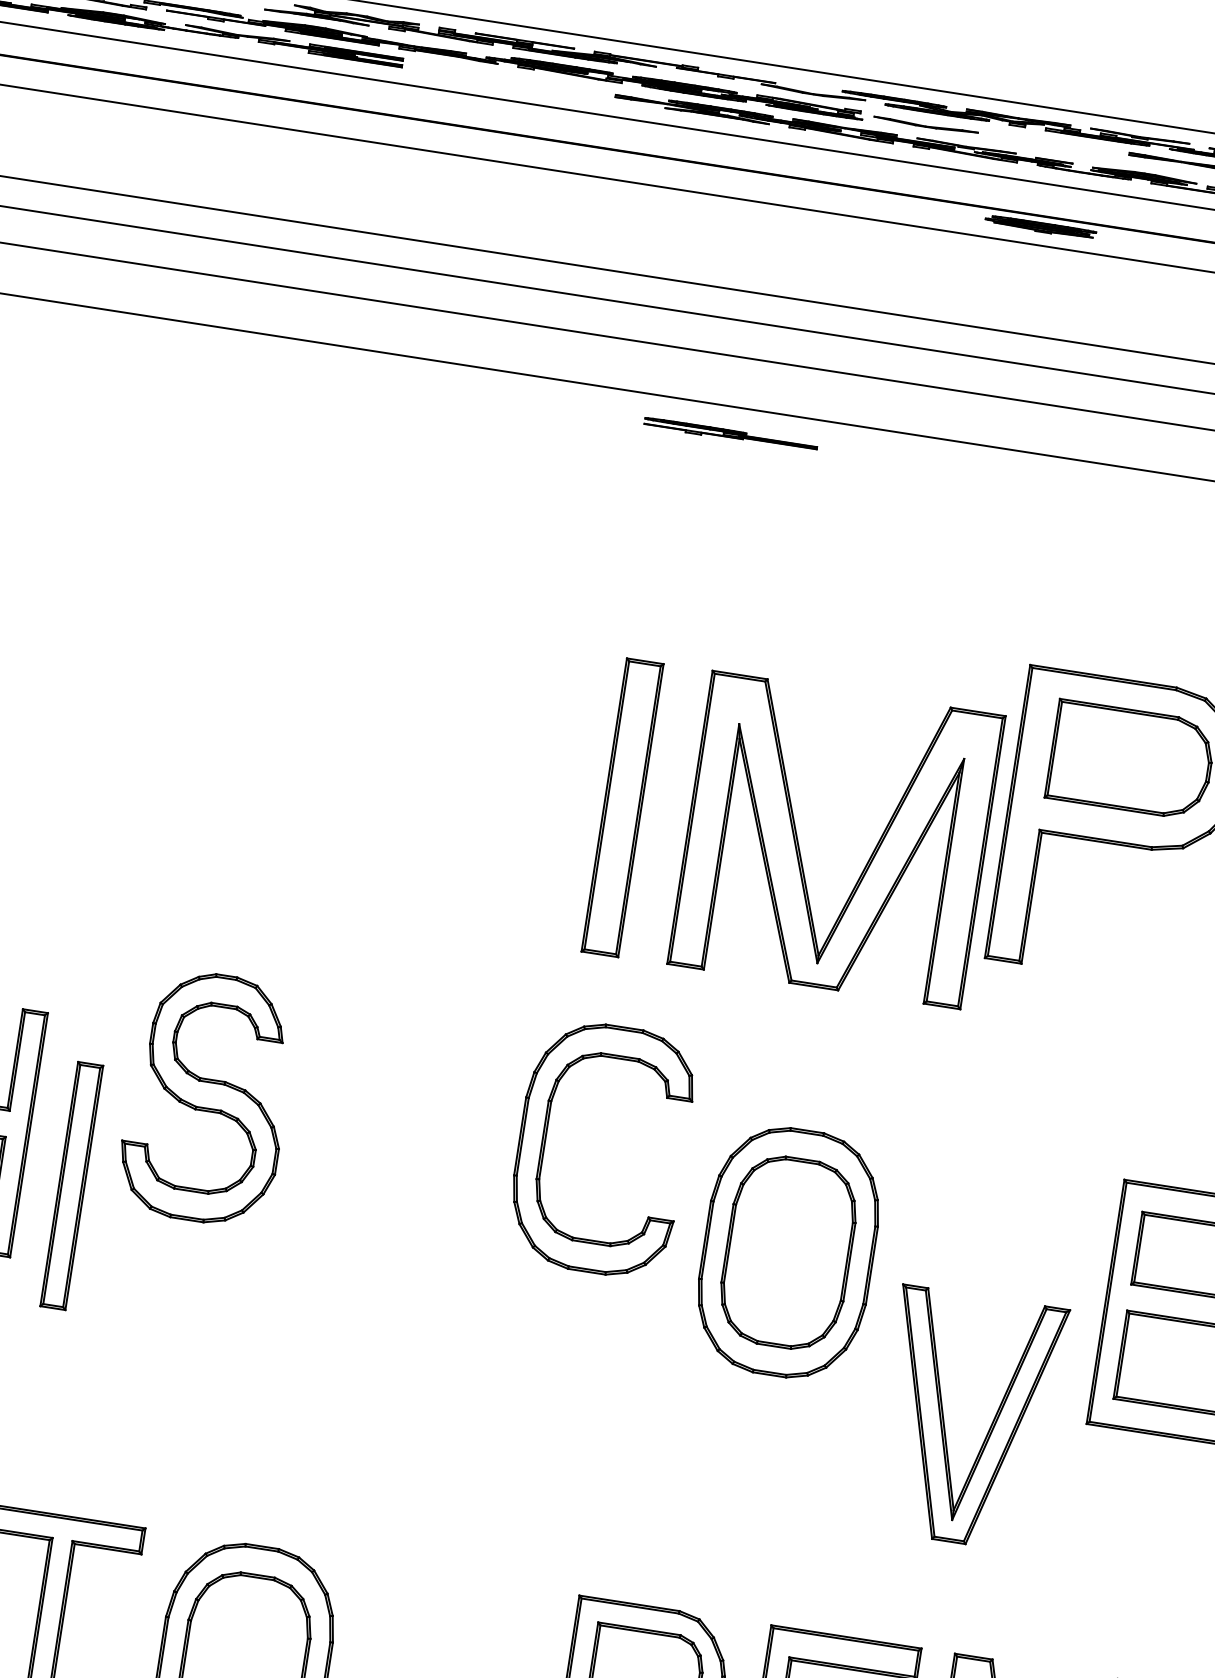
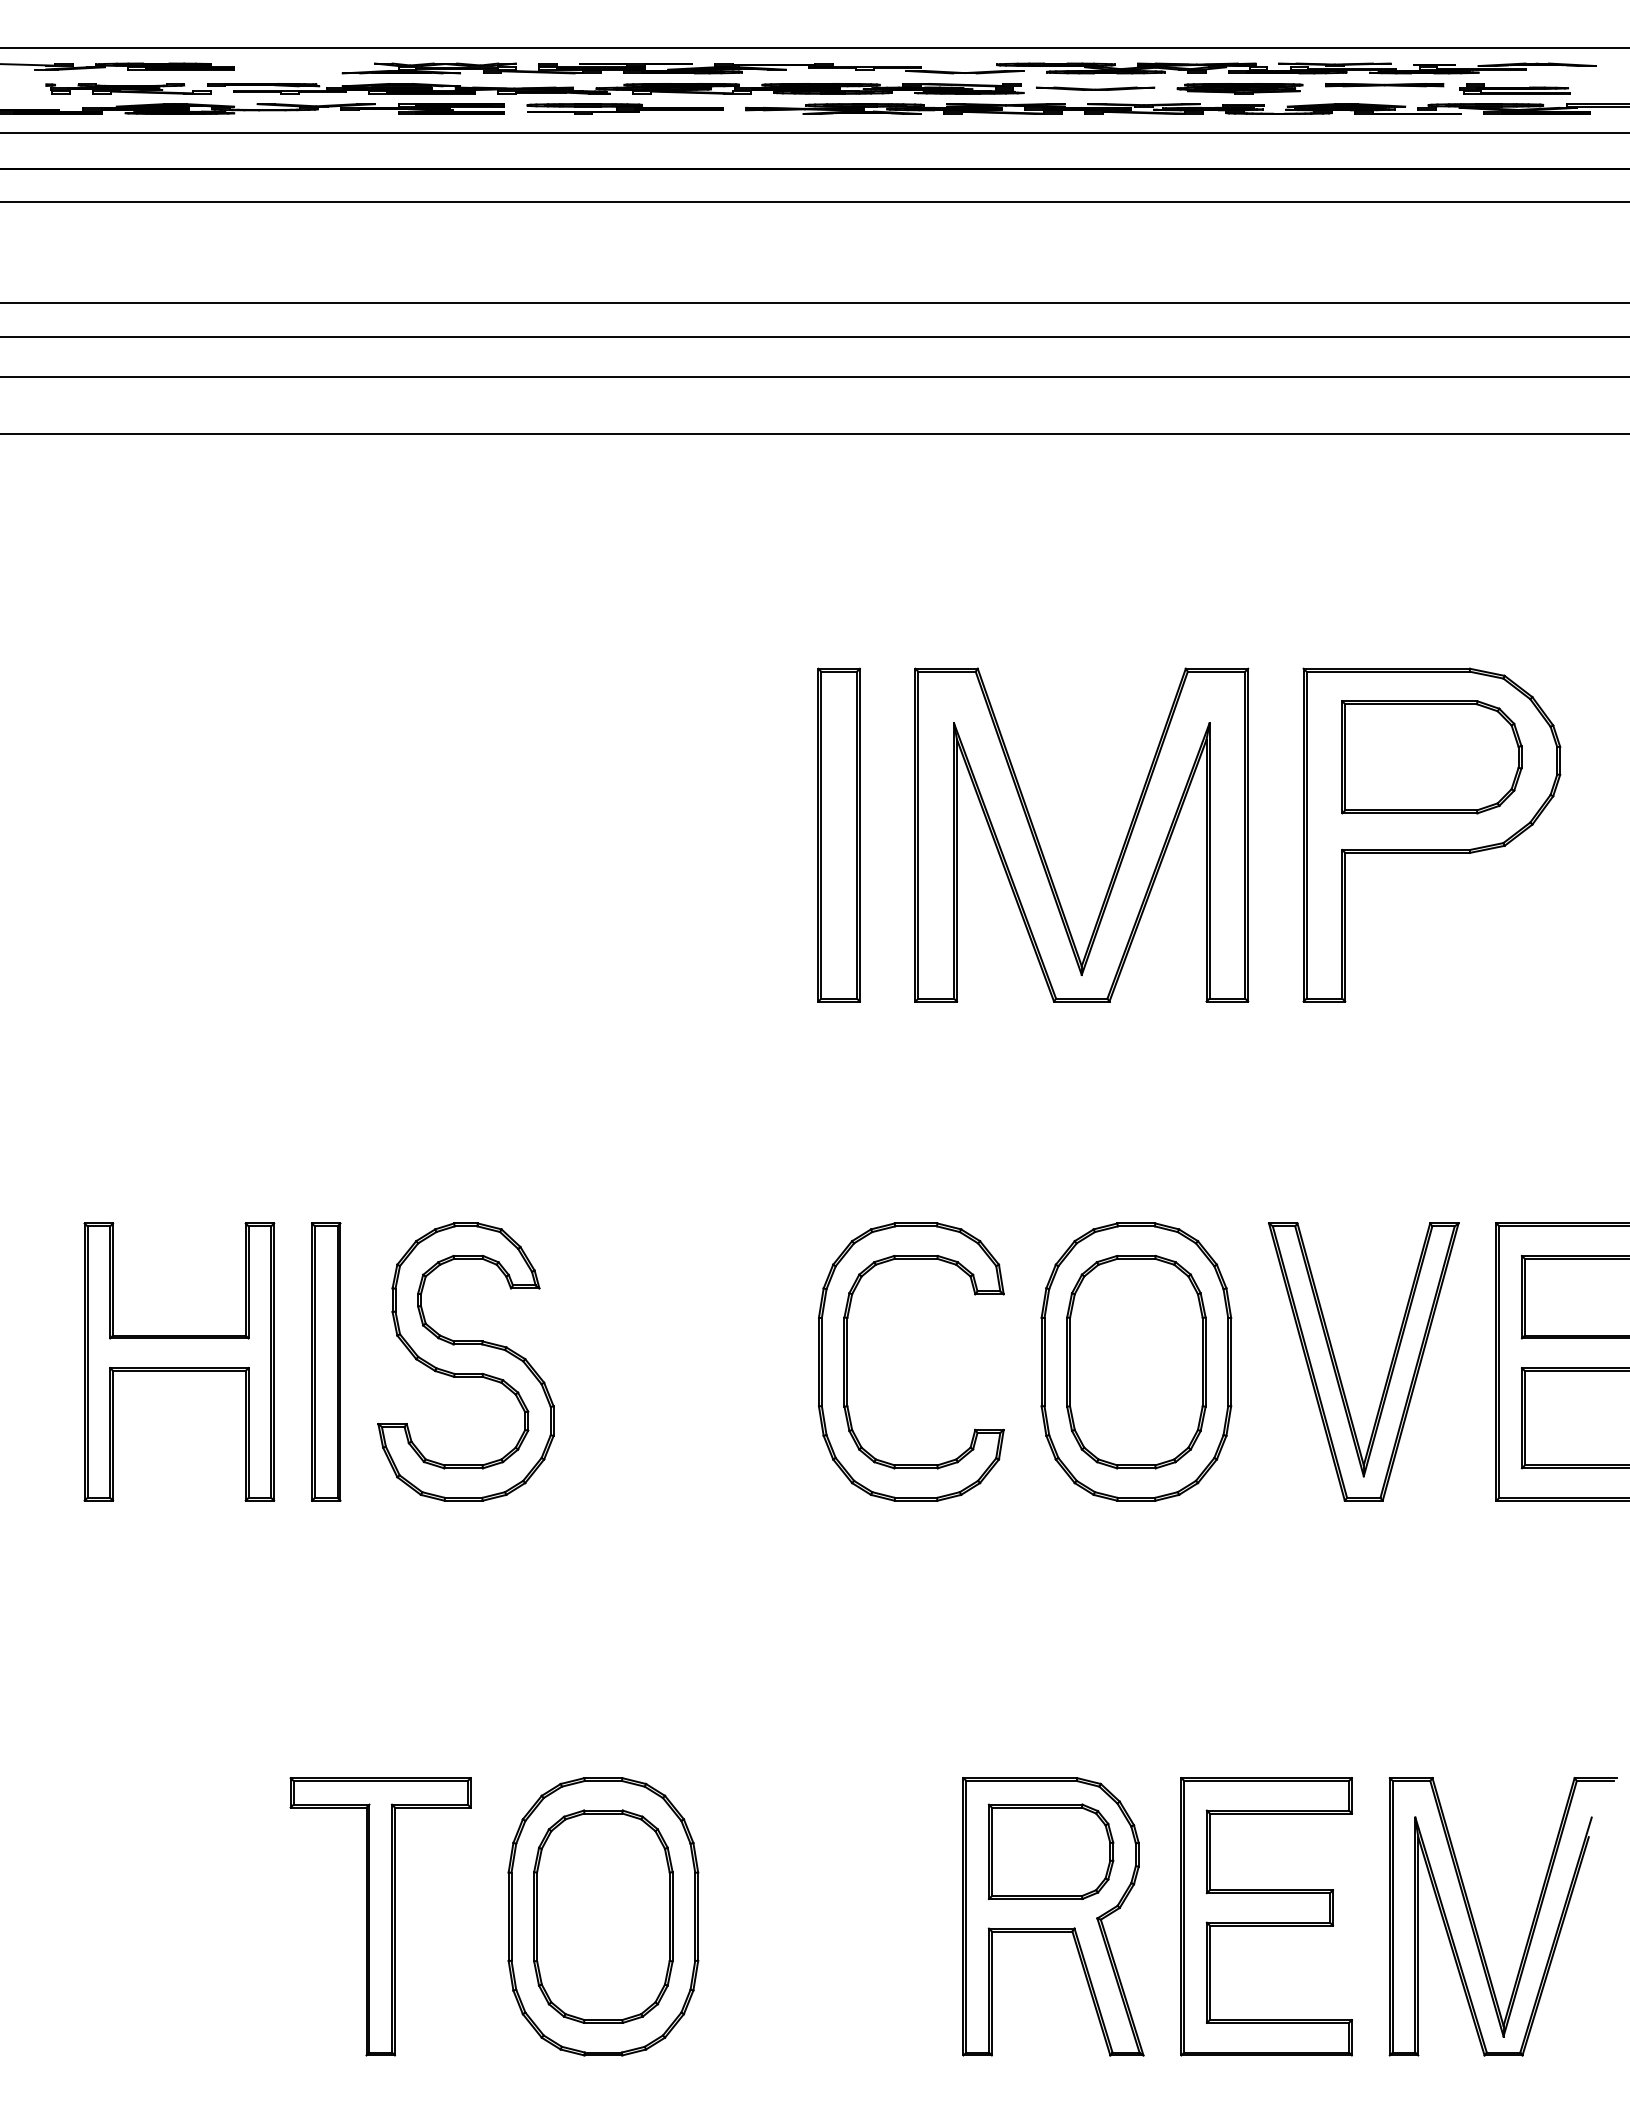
part: (1040, 227) -> (1239, 88), moved
part: (730, 434) -> (624, 108), moved
part: (622, 807) -> (838, 834), moved
part: (799, 845) -> (1041, 847), moved
part: (207, 1097) -> (465, 1361), moved
part: (545, 1139) -> (847, 1361), moved
part: (72, 1185) -> (326, 1361), moved
part: (944, 1421) -> (1338, 1368), moved

